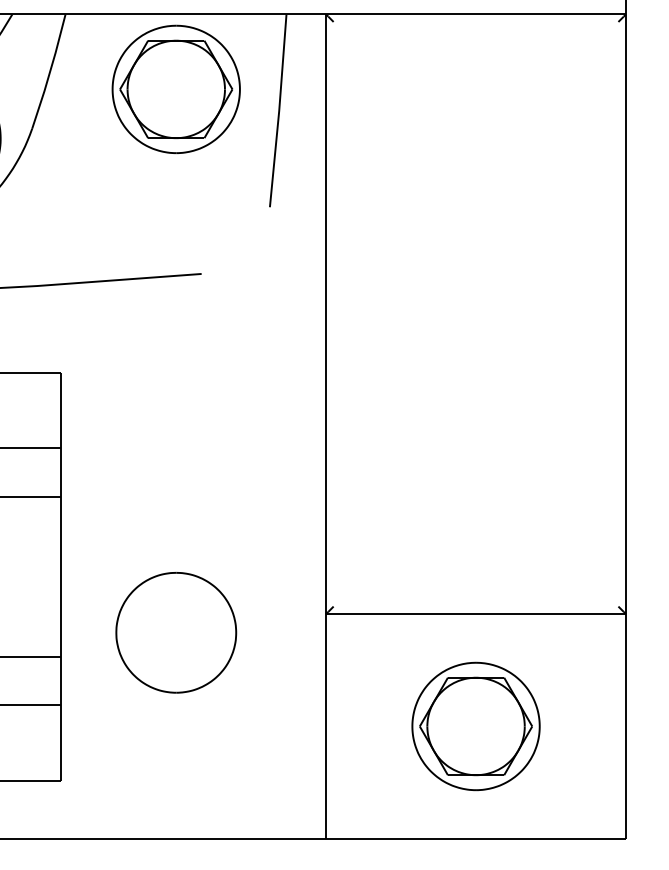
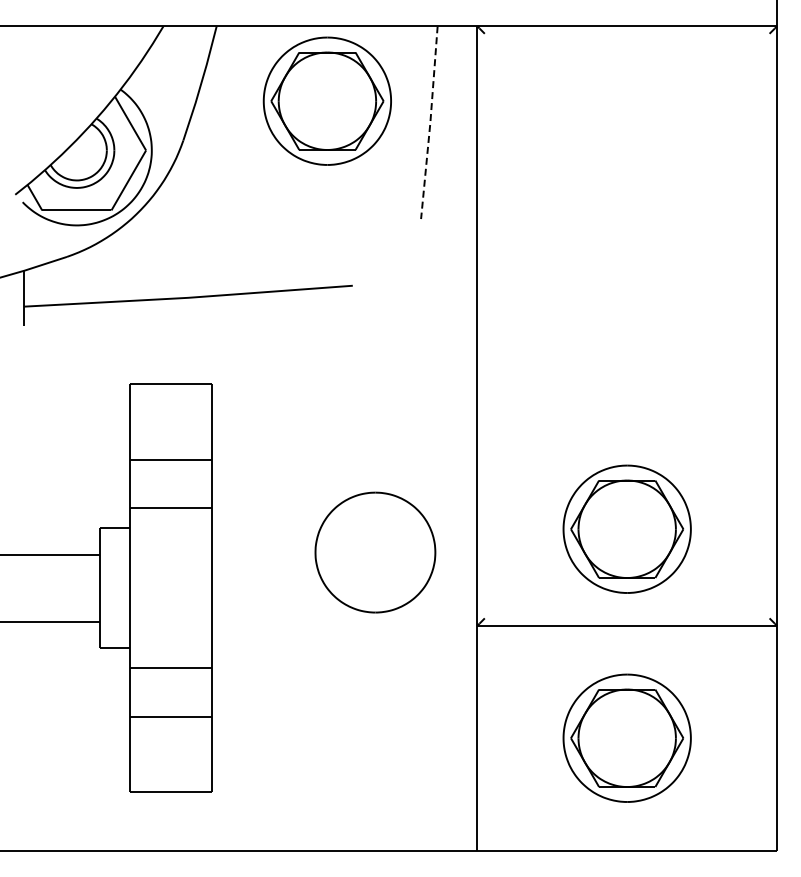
line: (279, 110) -> (430, 122), solid -> dashed
part: (475, 516) -> (626, 528), added
part: (176, 632) -> (375, 552), moved

